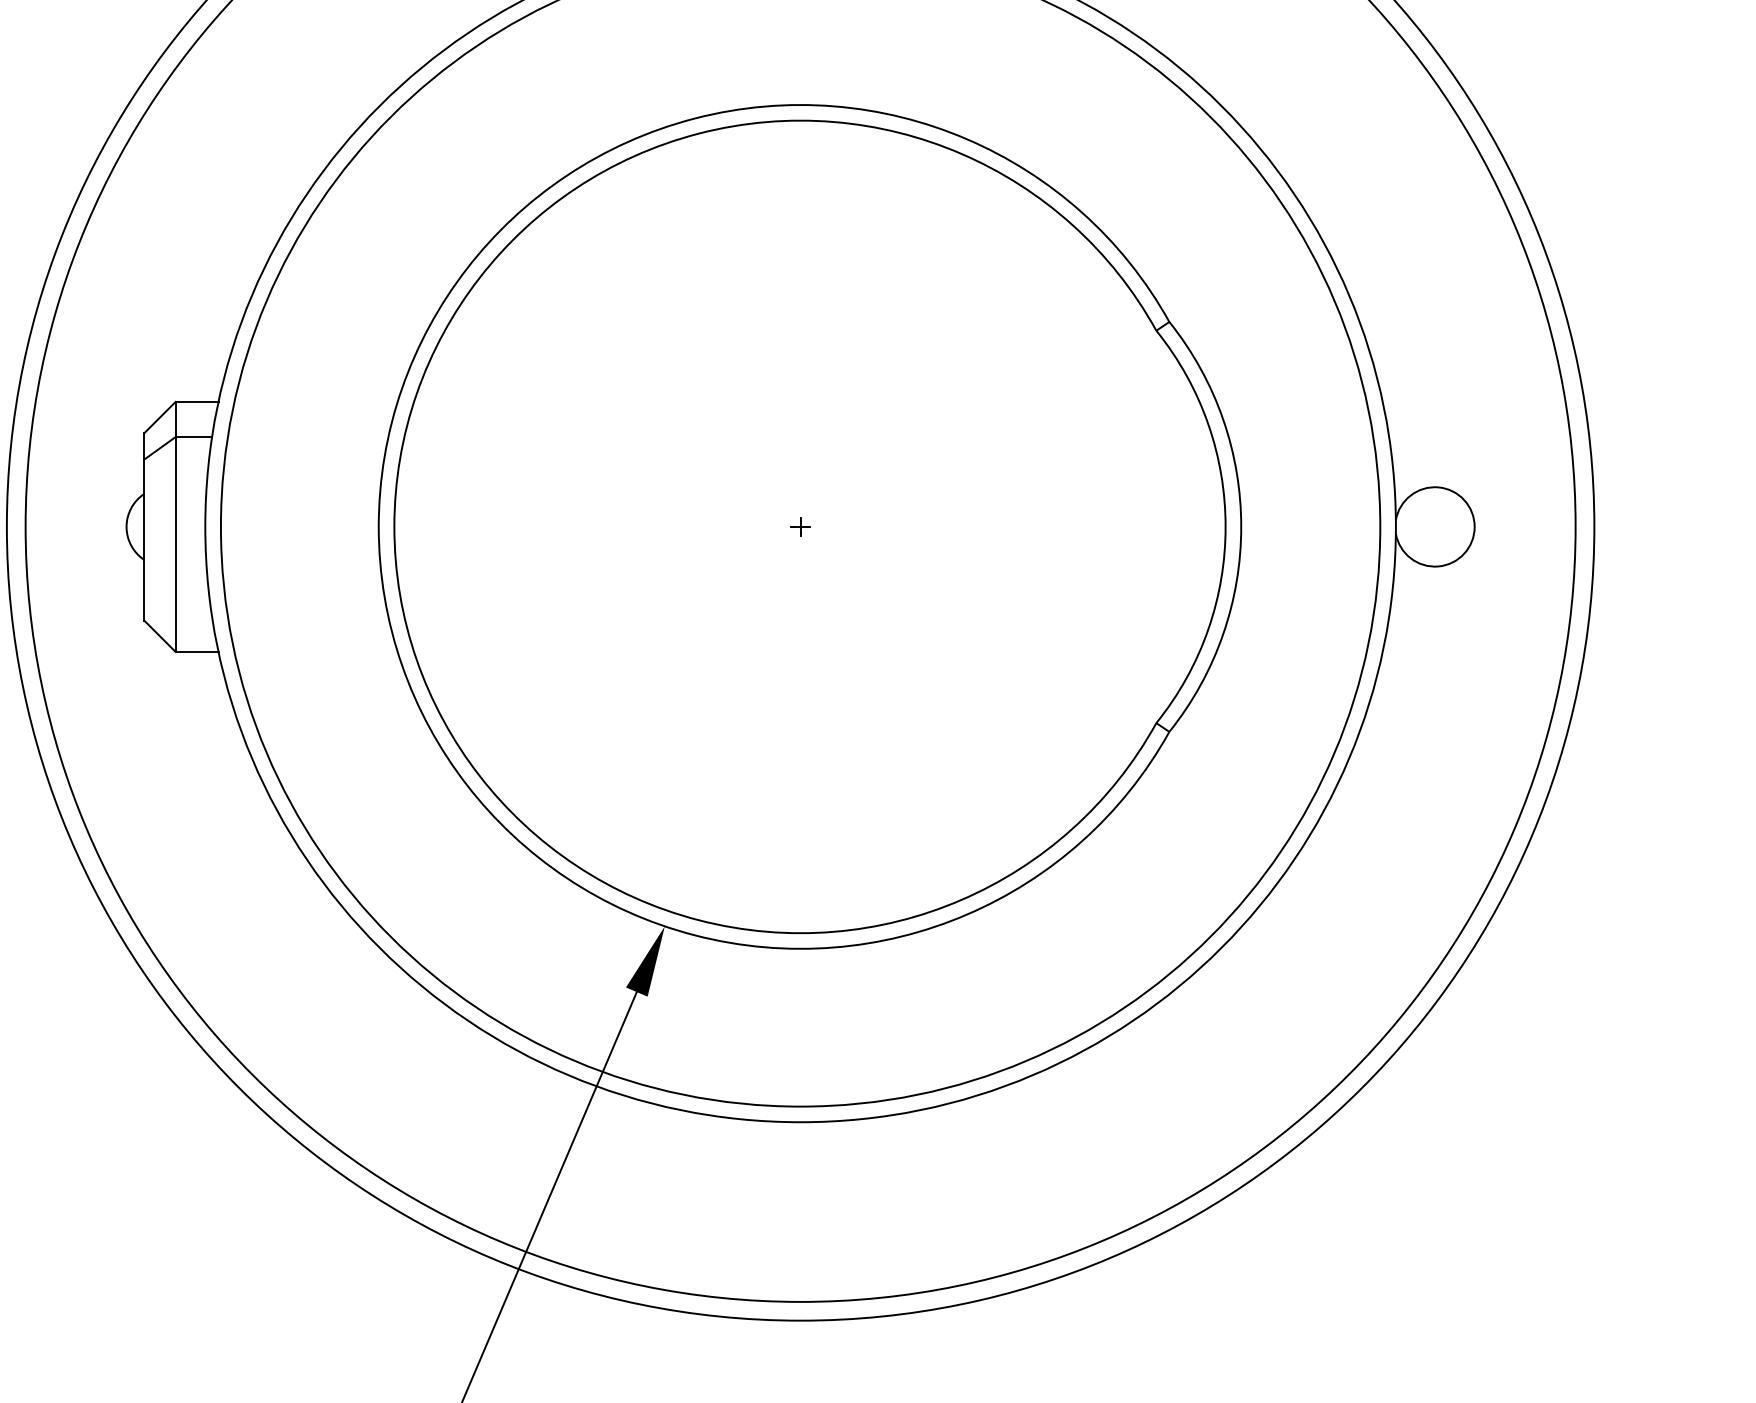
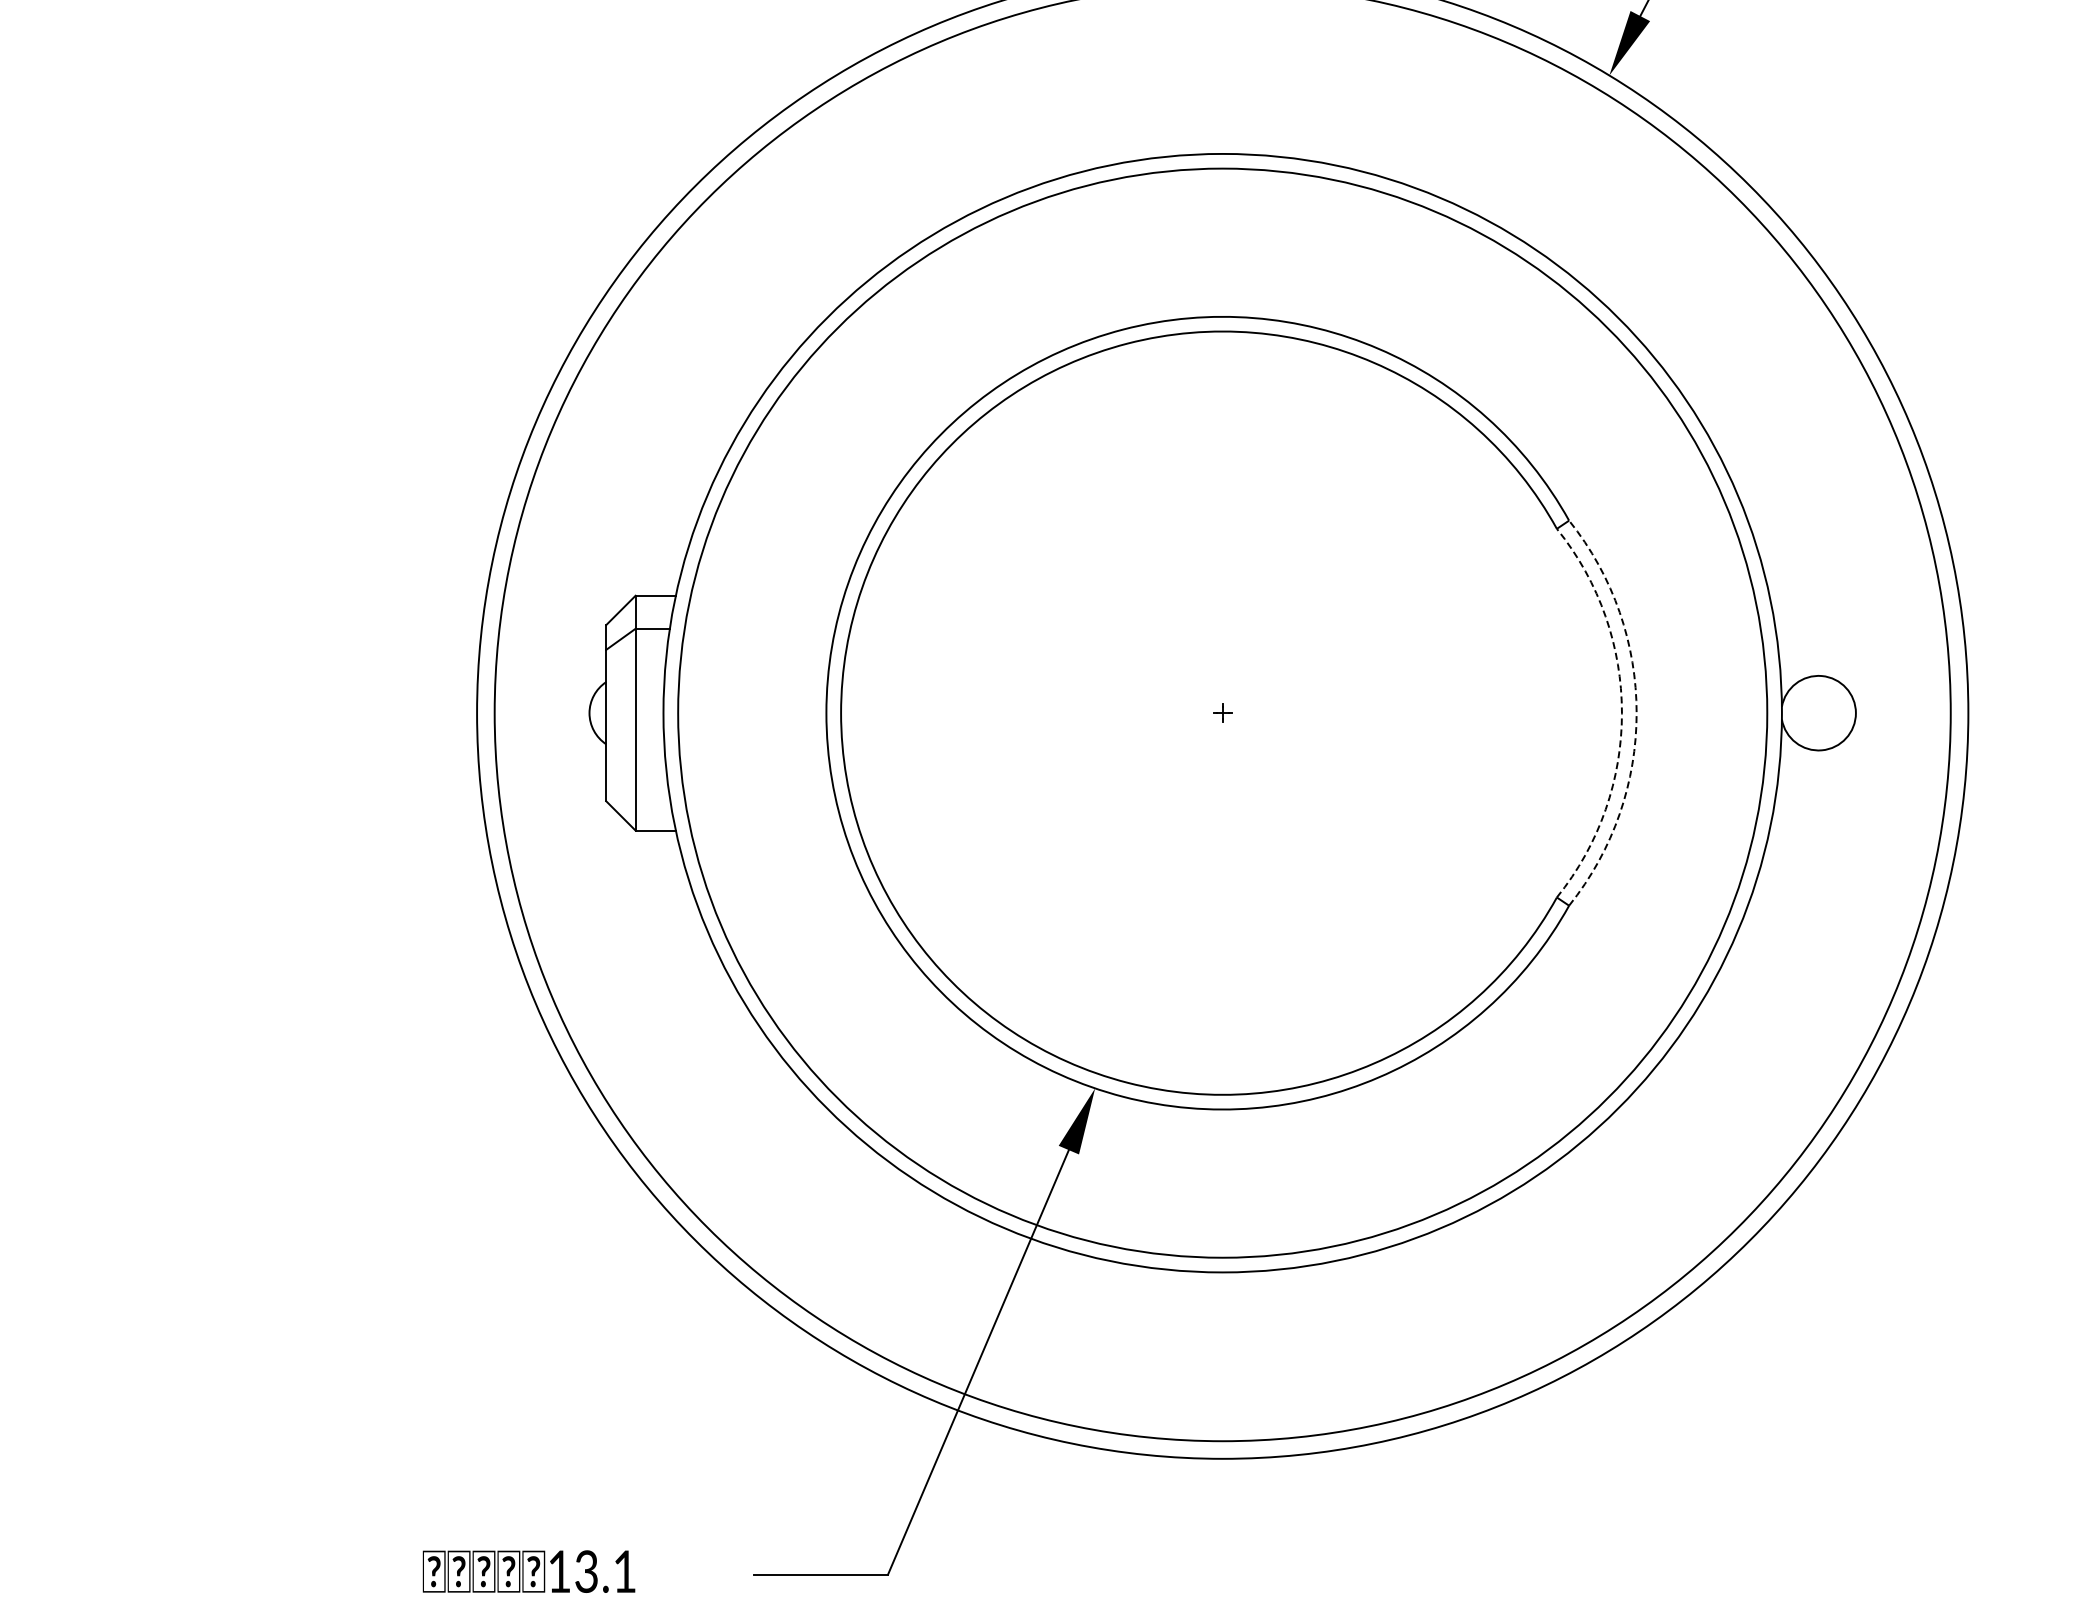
arc: (1225, 527) -> (1621, 713), solid -> dashed
arc: (1241, 527) -> (1636, 713), solid -> dashed

